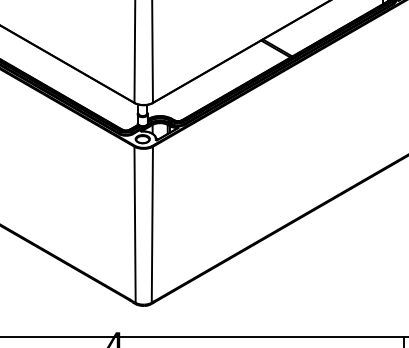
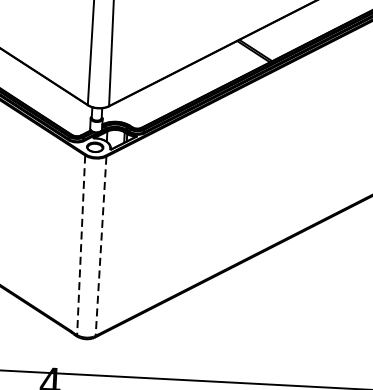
line: (152, 224) -> (101, 246), solid -> dashed
line: (135, 225) -> (81, 246), solid -> dashed

